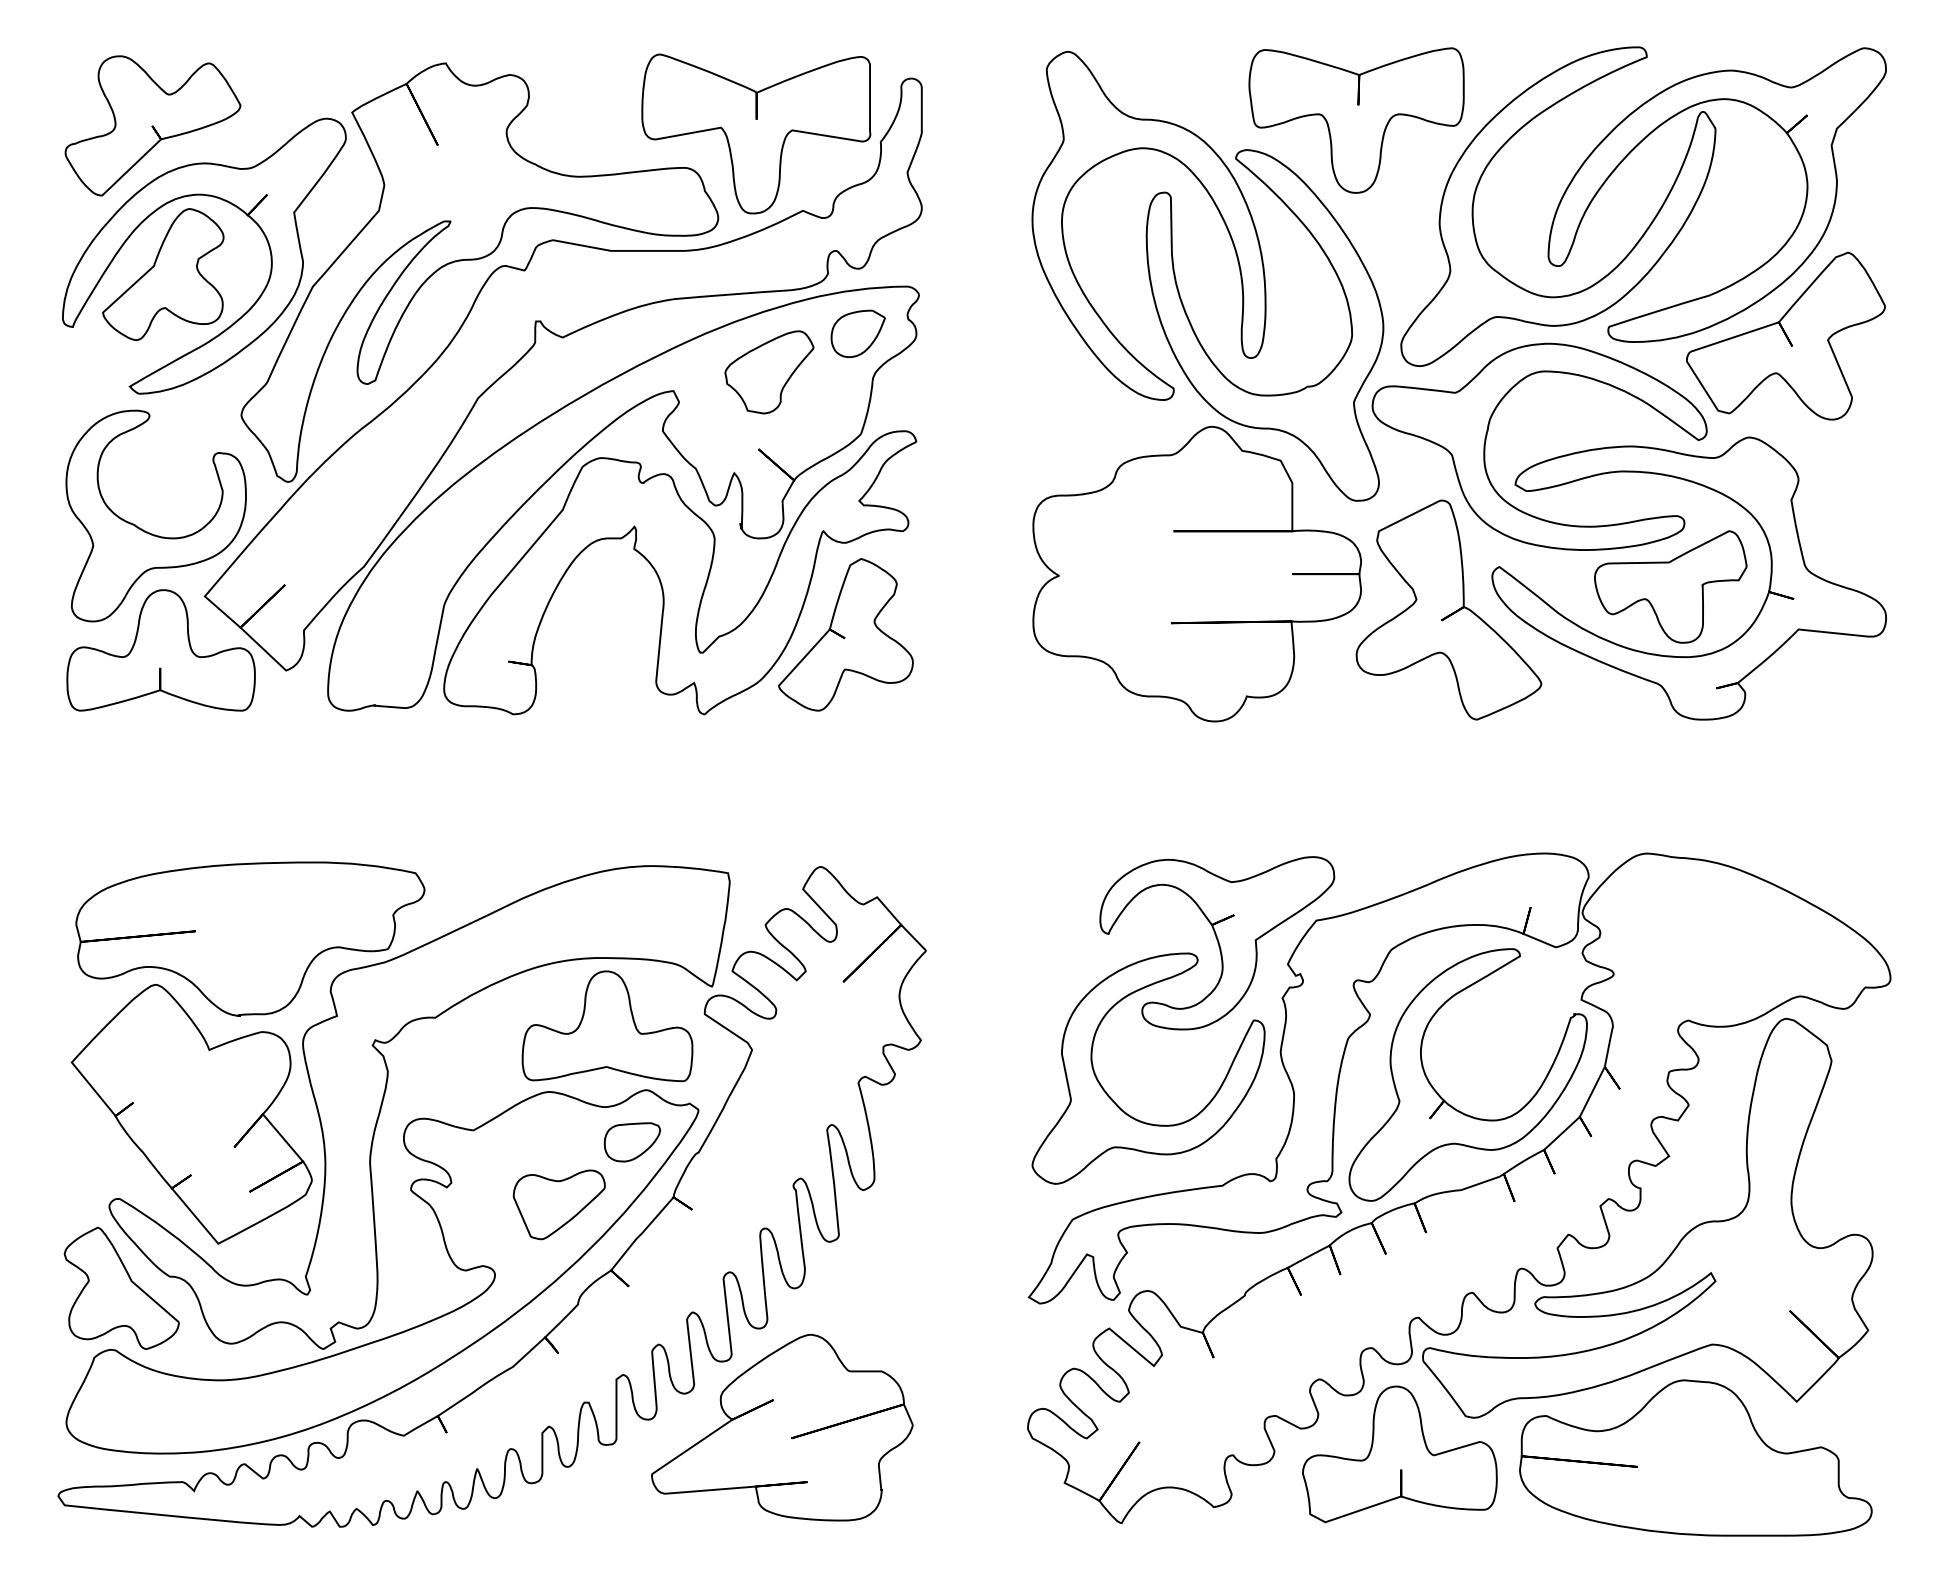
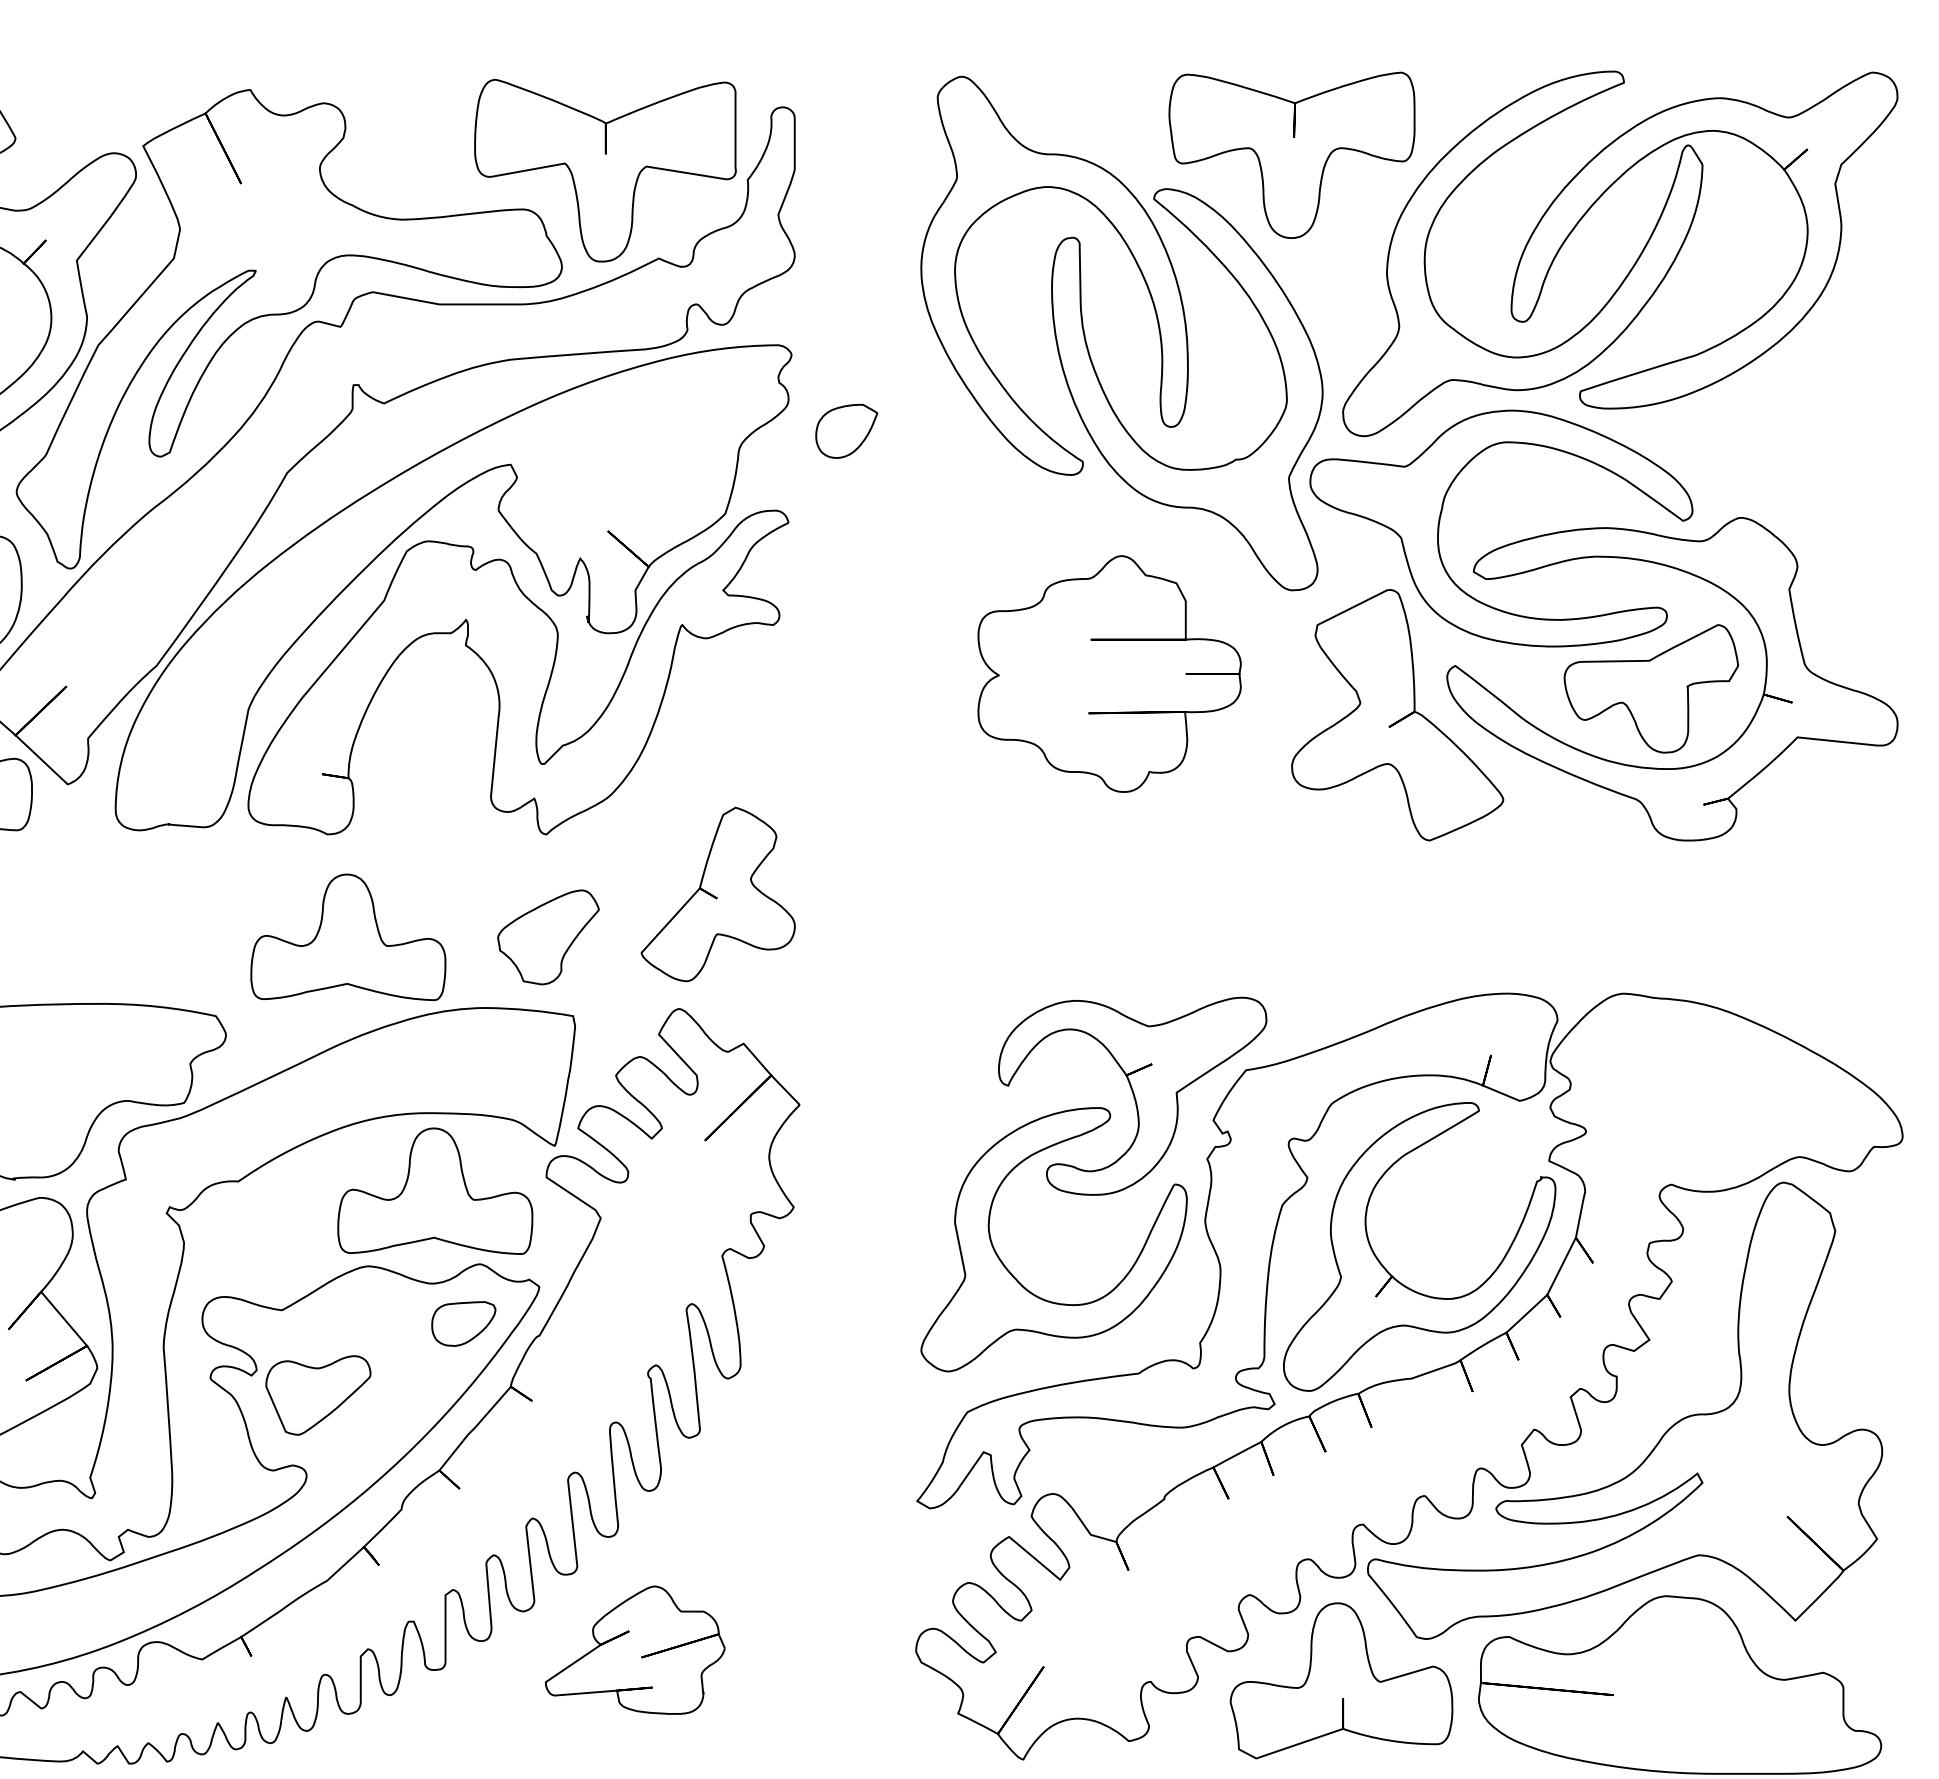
part: (857, 333) -> (845, 430), moved
part: (1785, 335) -> (1782, 401), removed
part: (769, 372) -> (548, 937), moved
part: (1196, 573) -> (1108, 673), size x0.7
part: (845, 634) -> (717, 894), moved
part: (531, 804) -> (348, 937), added
part: (558, 1204) -> (317, 1395), moved
part: (782, 1427) -> (635, 1650), size x0.6

